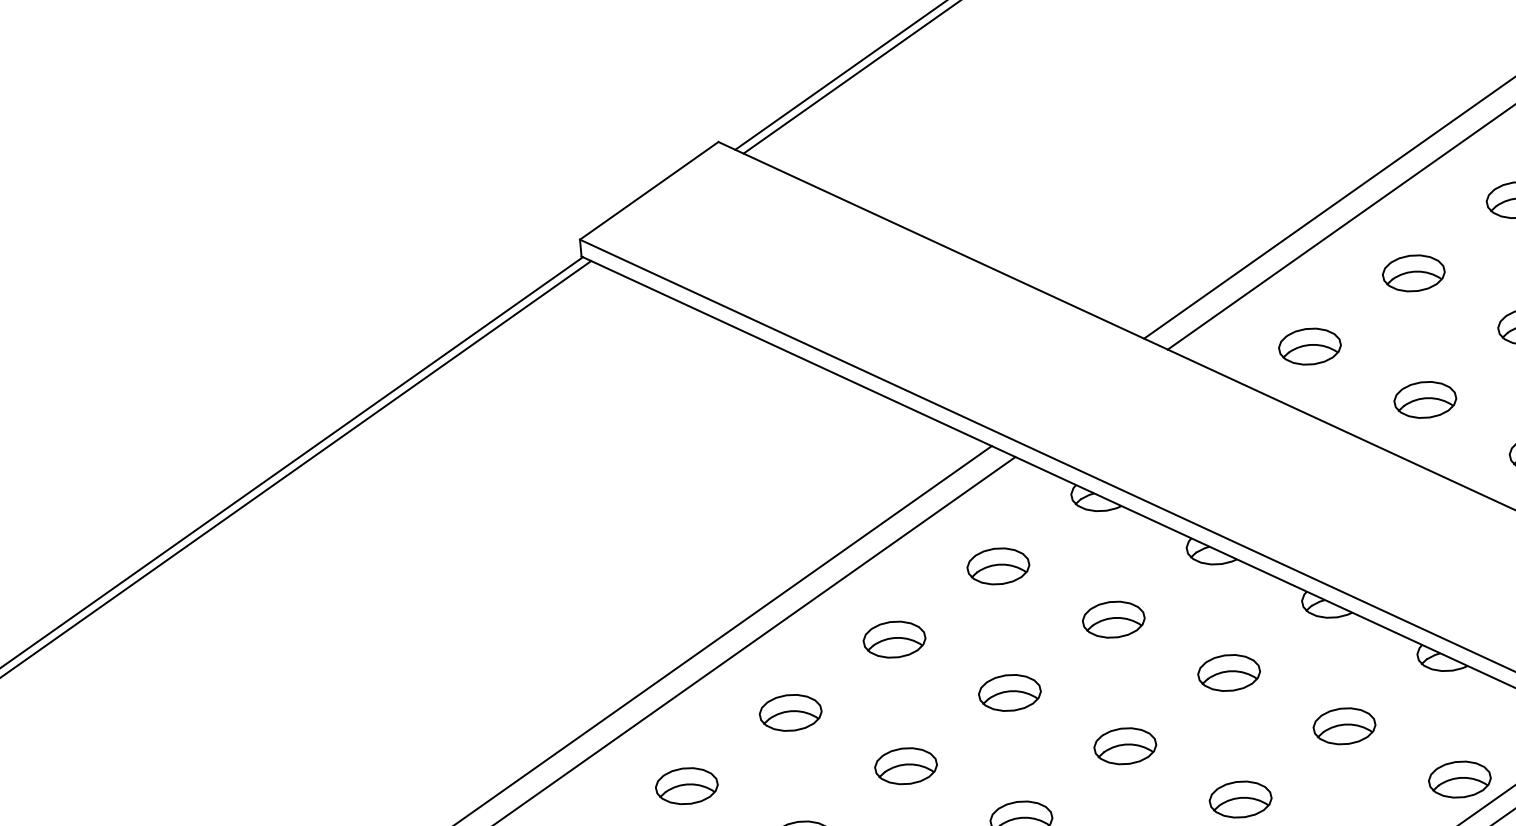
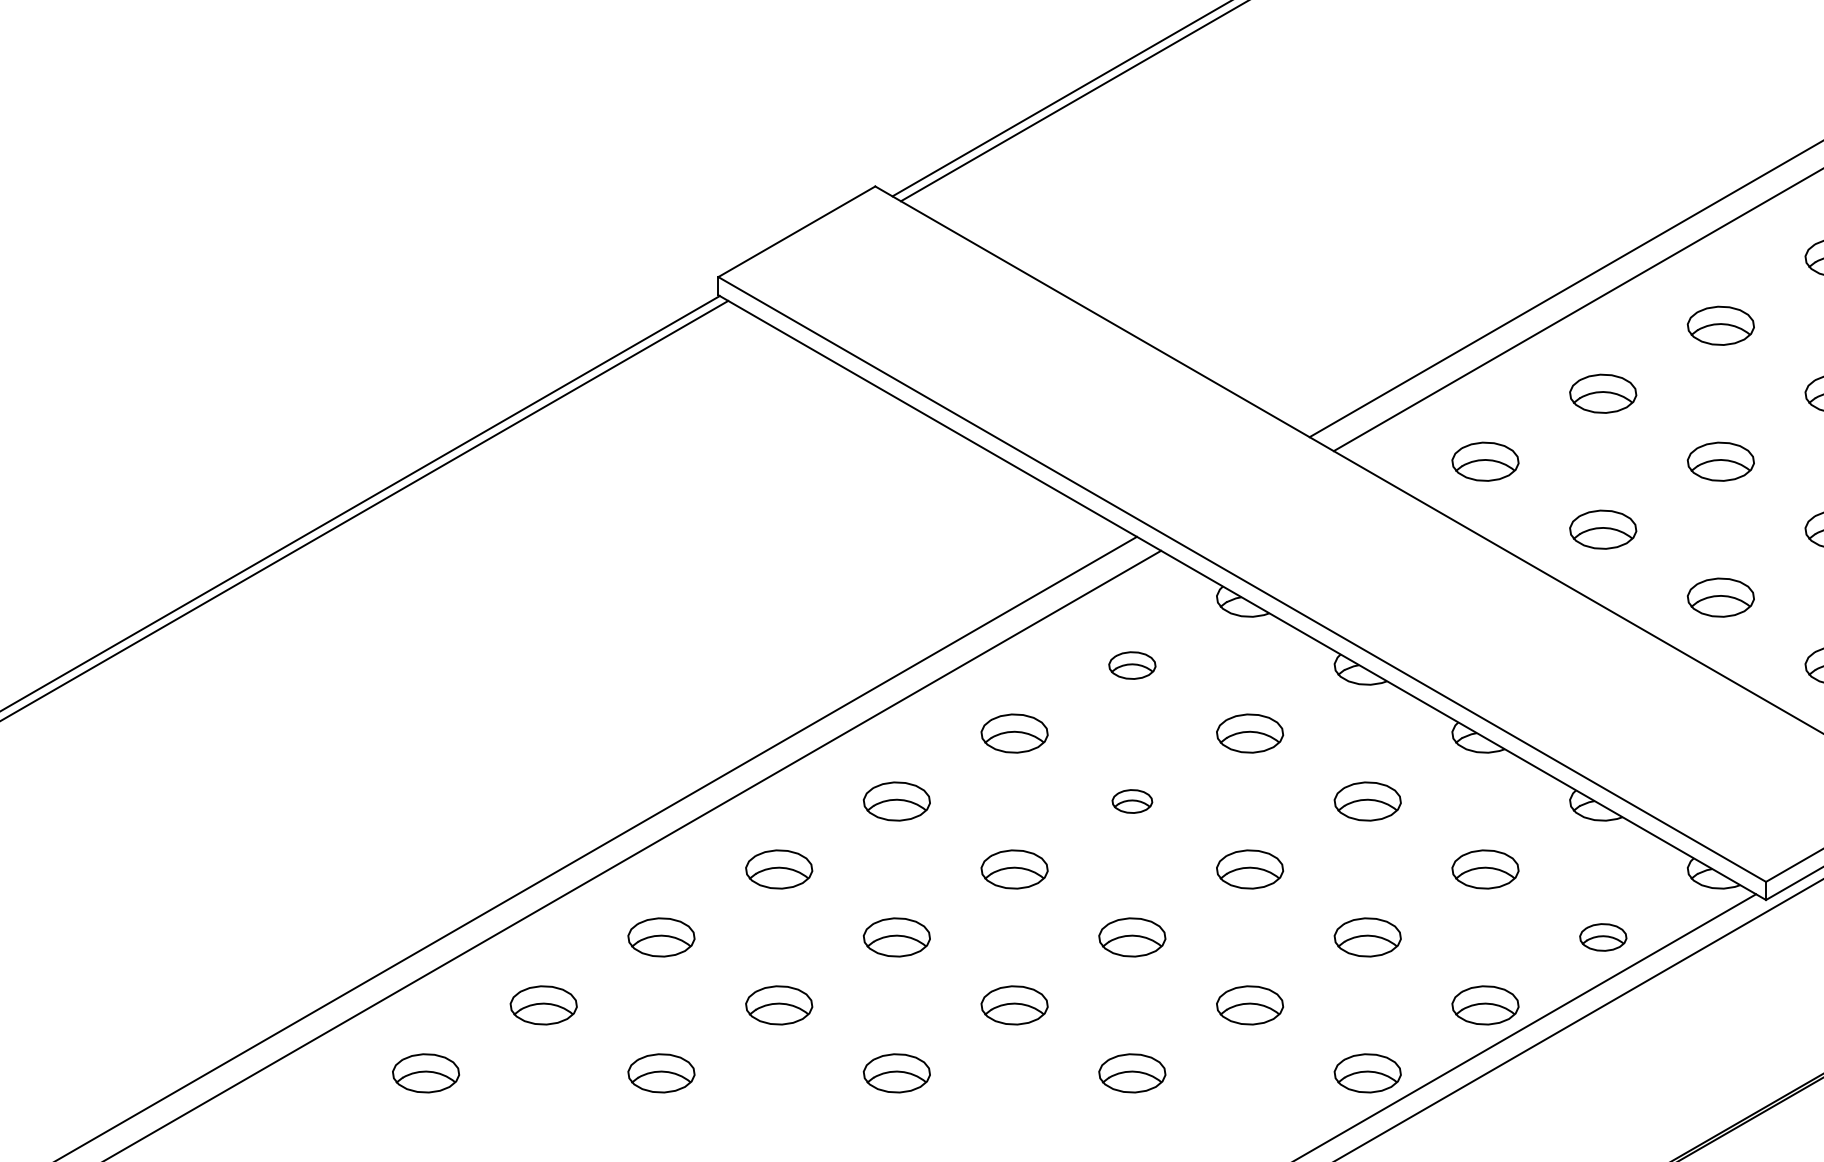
part: (998, 566) -> (1132, 665), size x0.7
part: (1010, 692) -> (1132, 801), size x0.6
part: (1460, 779) -> (1603, 937), size x0.7

